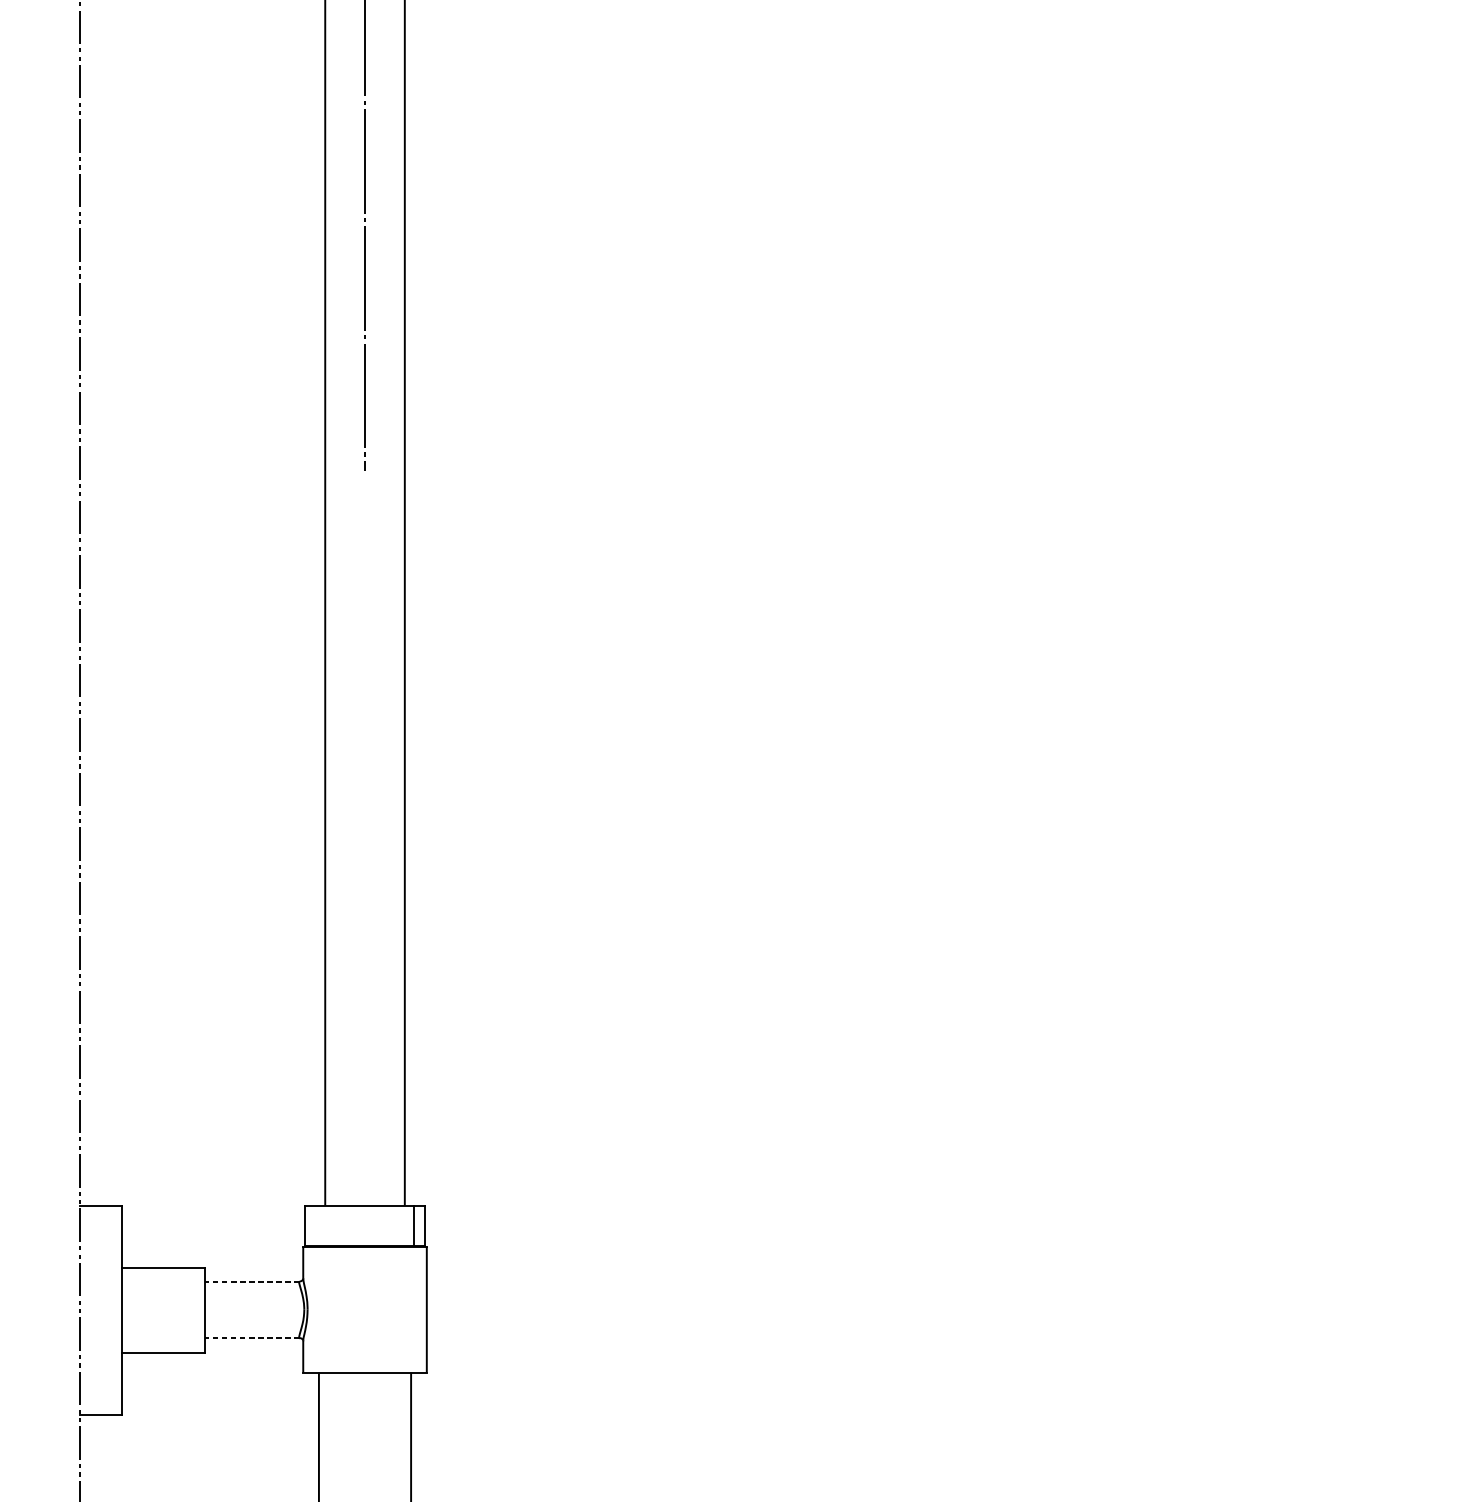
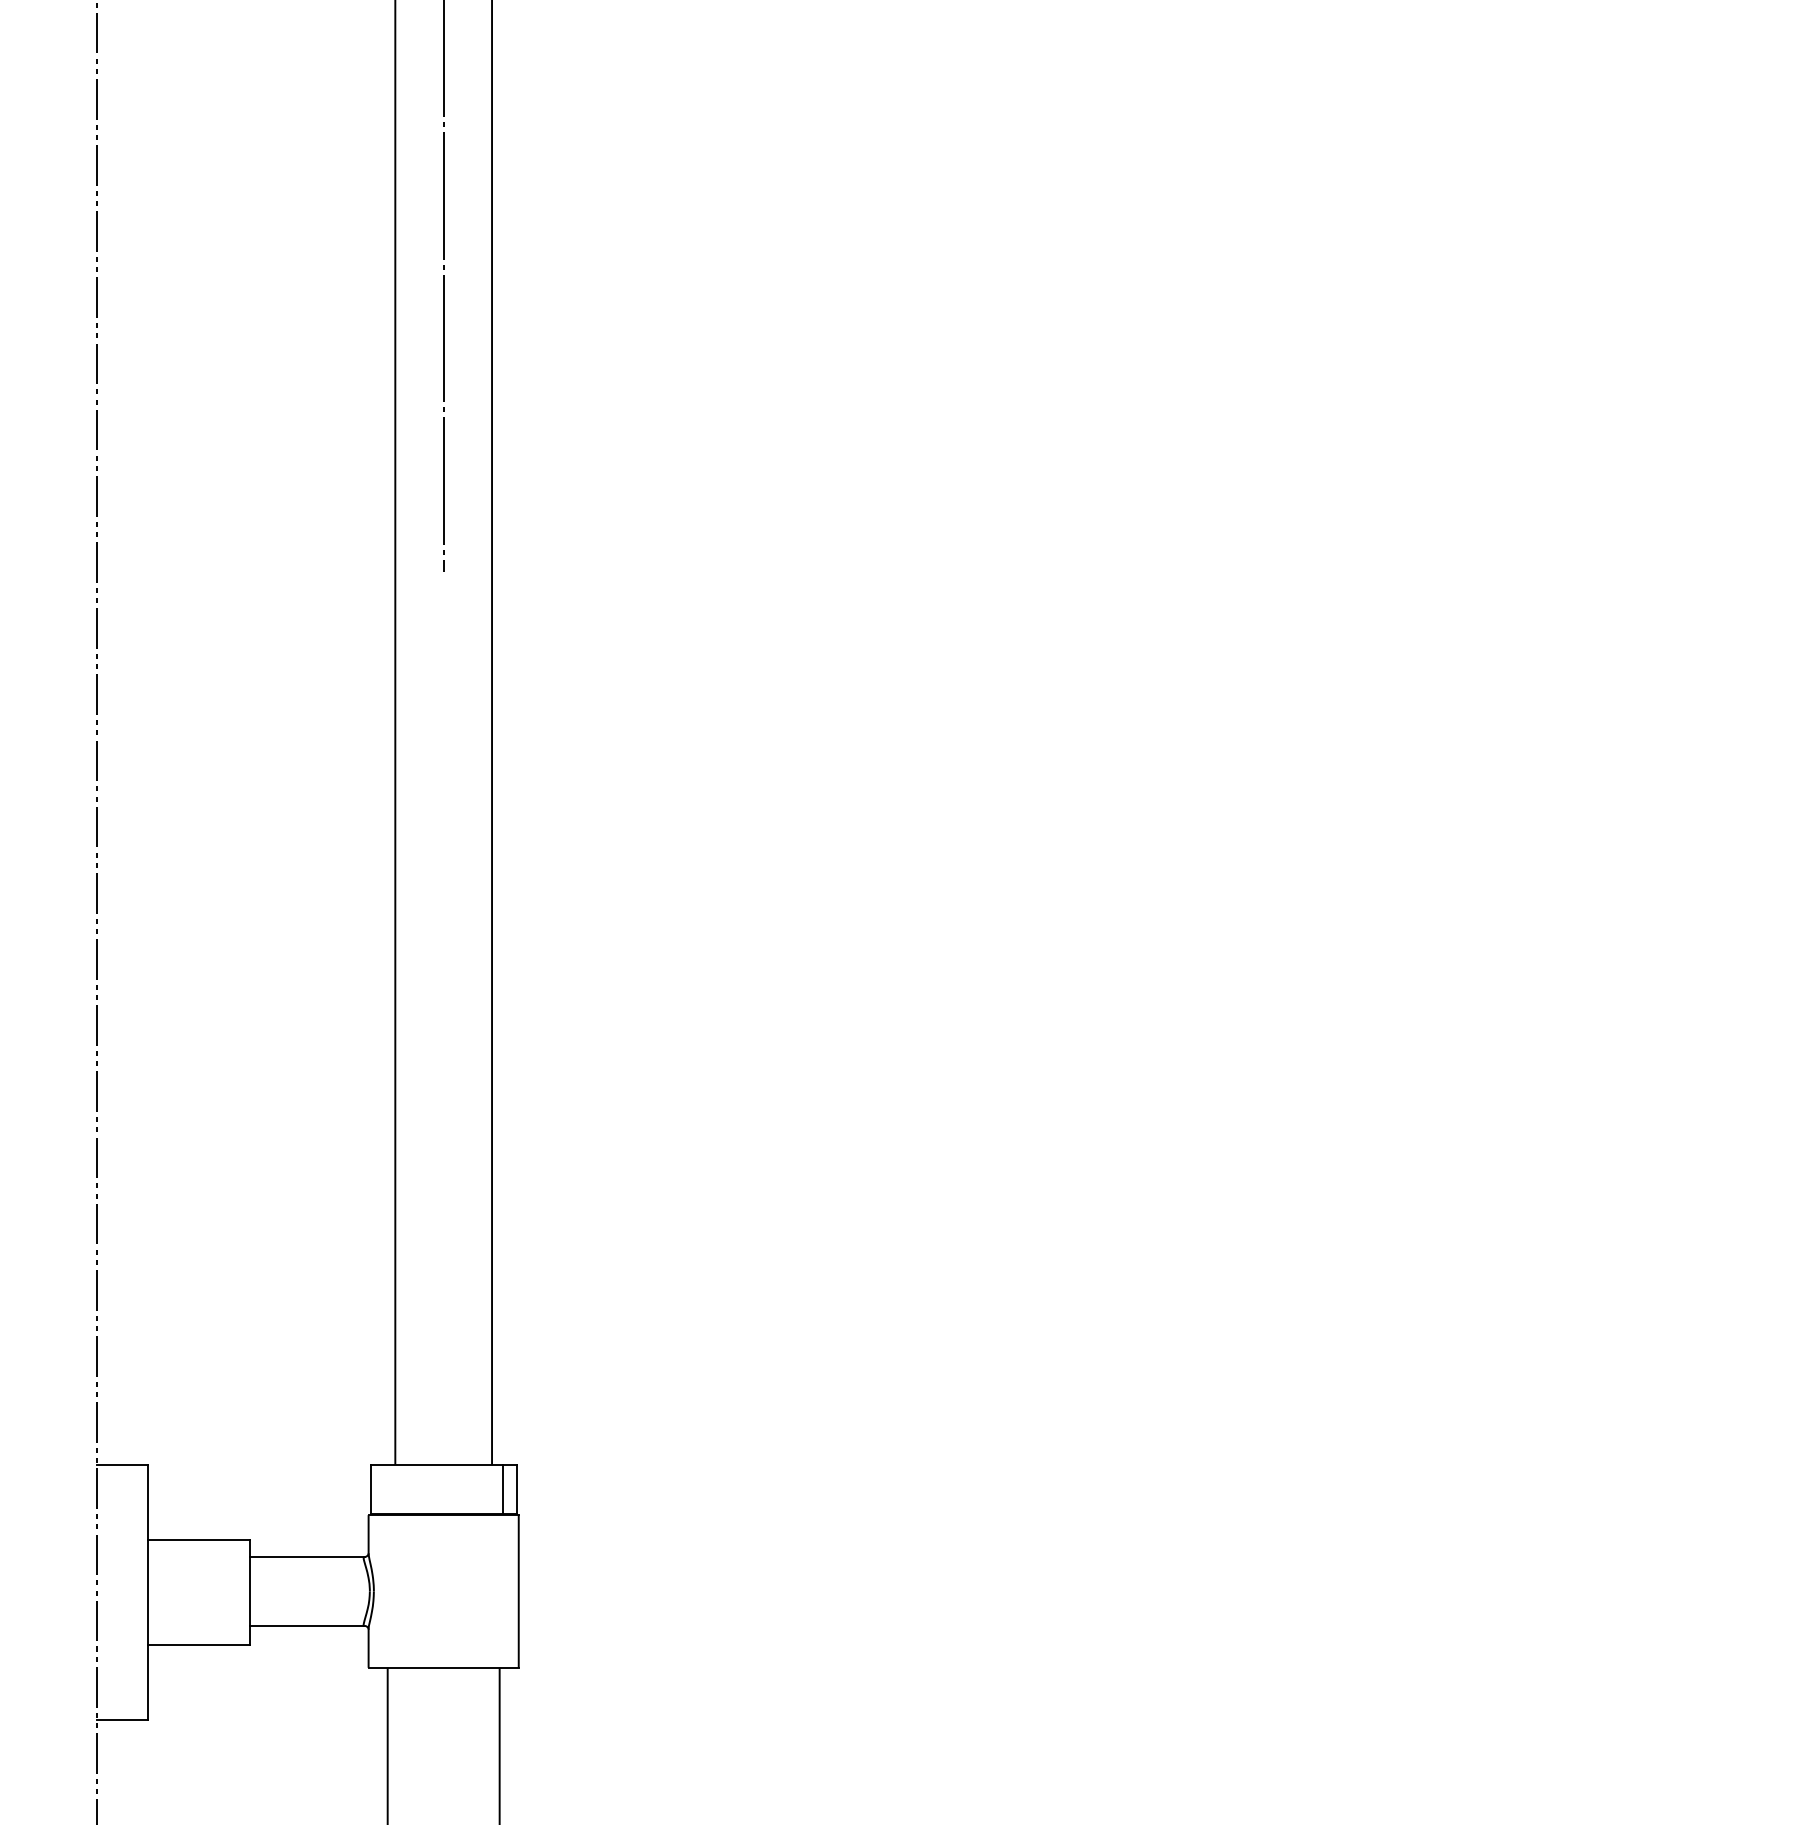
line: (252, 1281) -> (306, 1557), dashed -> solid
line: (252, 1337) -> (306, 1625), dashed -> solid

